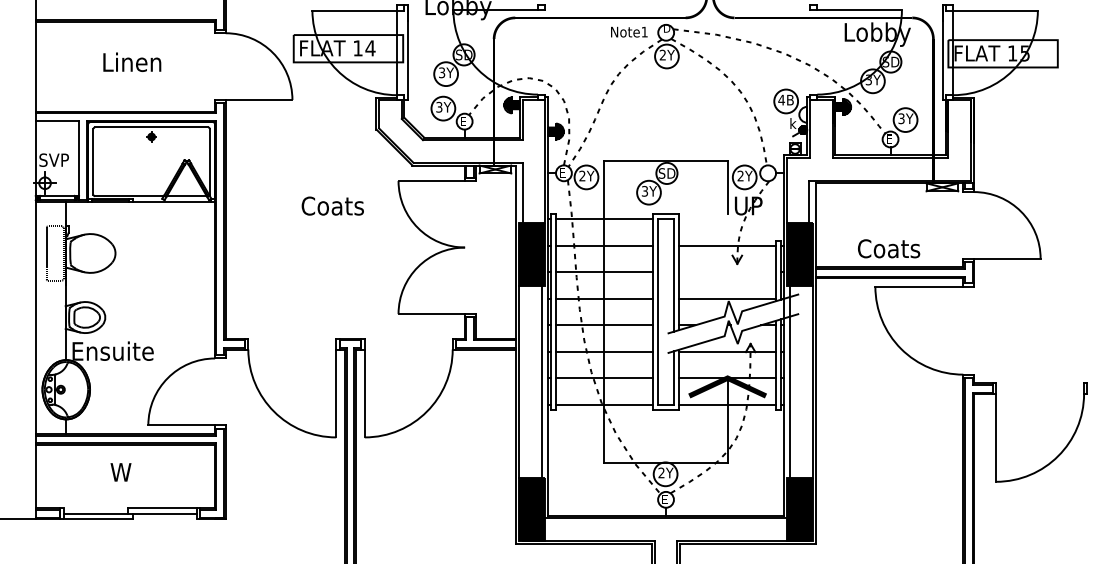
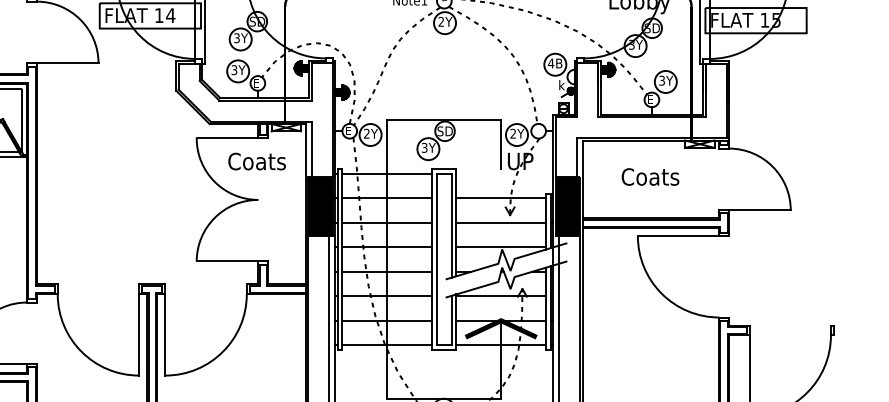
text: (332, 205) -> (256, 161), moved
text: (889, 248) -> (650, 176), moved
line: (727, 272) -> (501, 222), added

